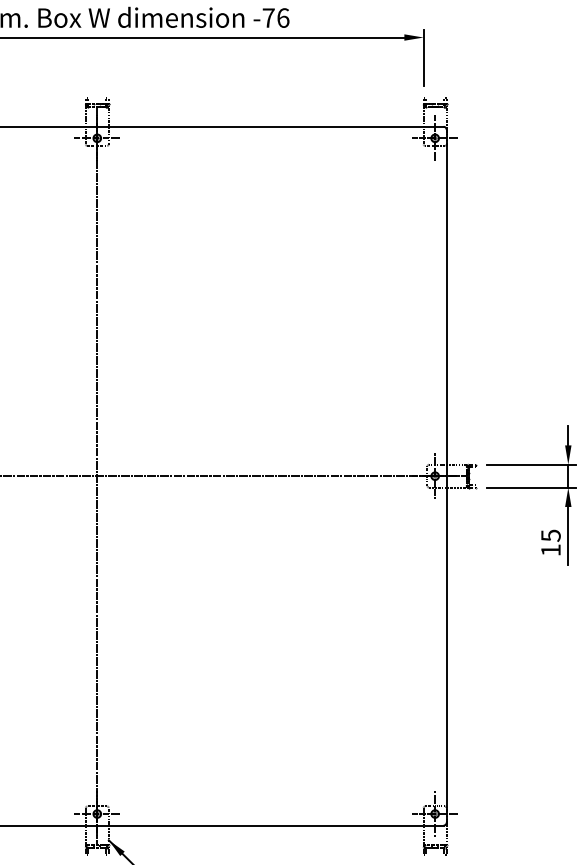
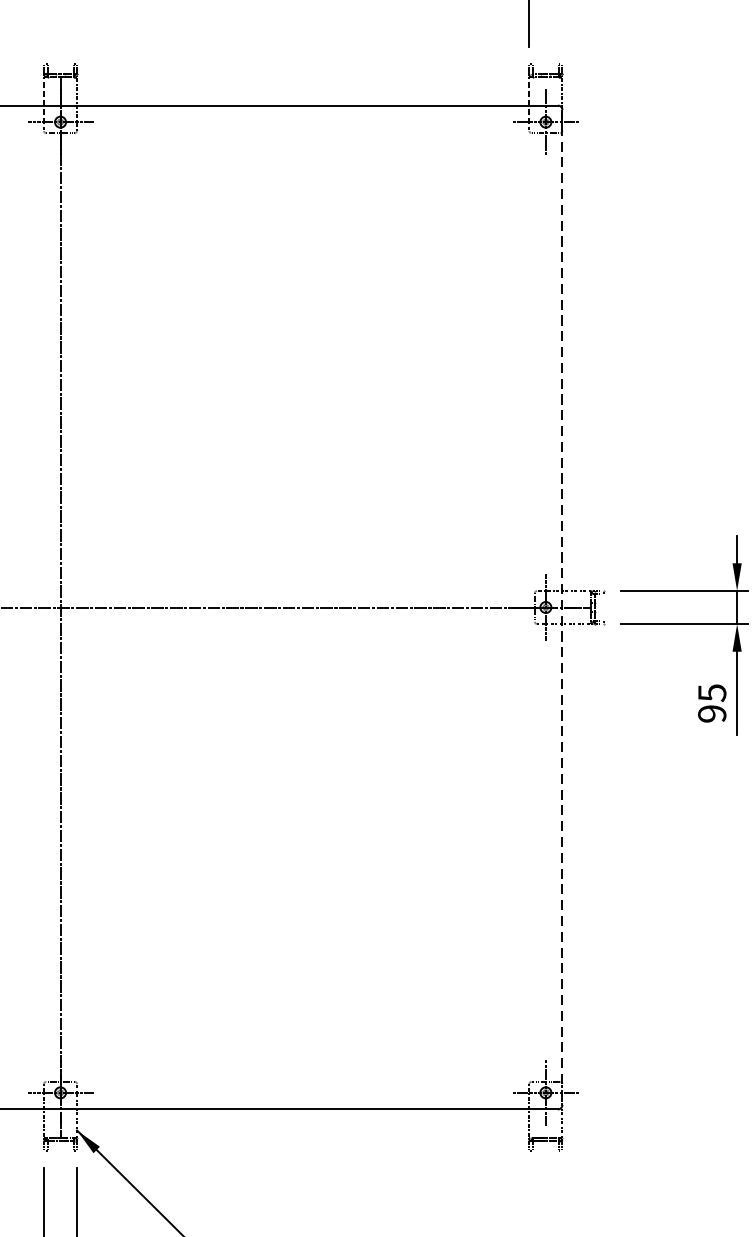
line: (446, 476) -> (562, 607), solid -> dashed
text: (550, 550) -> (711, 714), 15 -> 95

